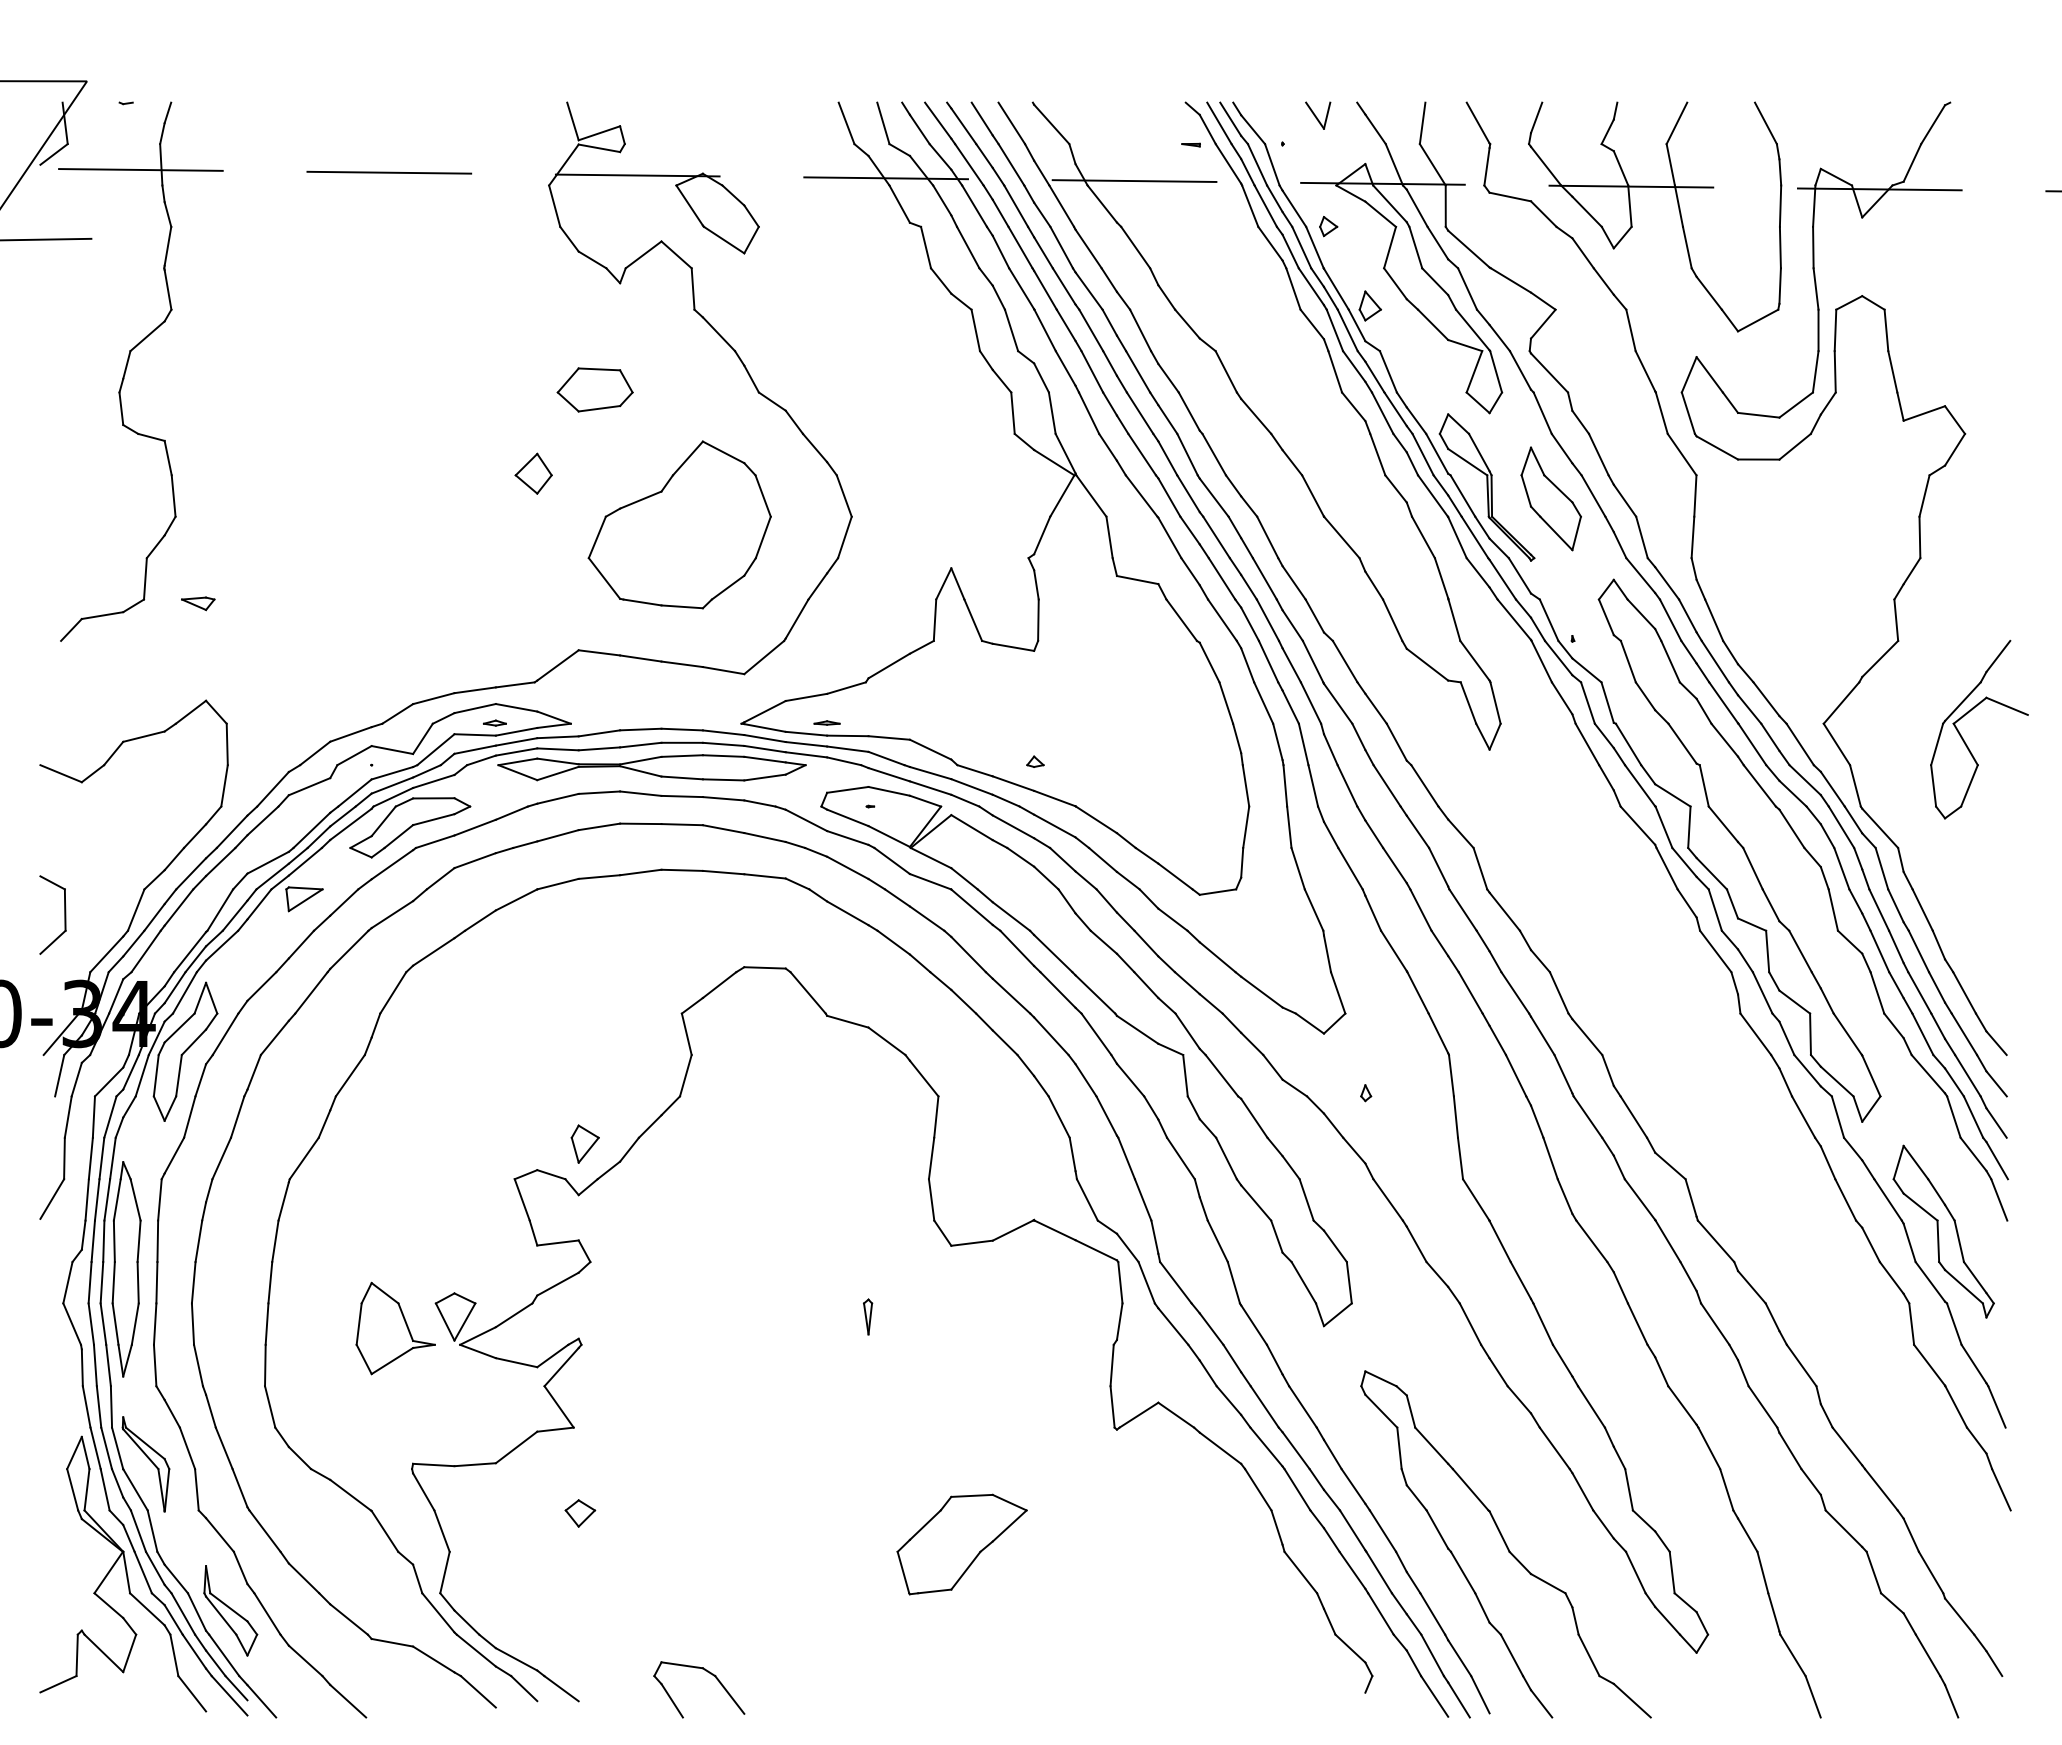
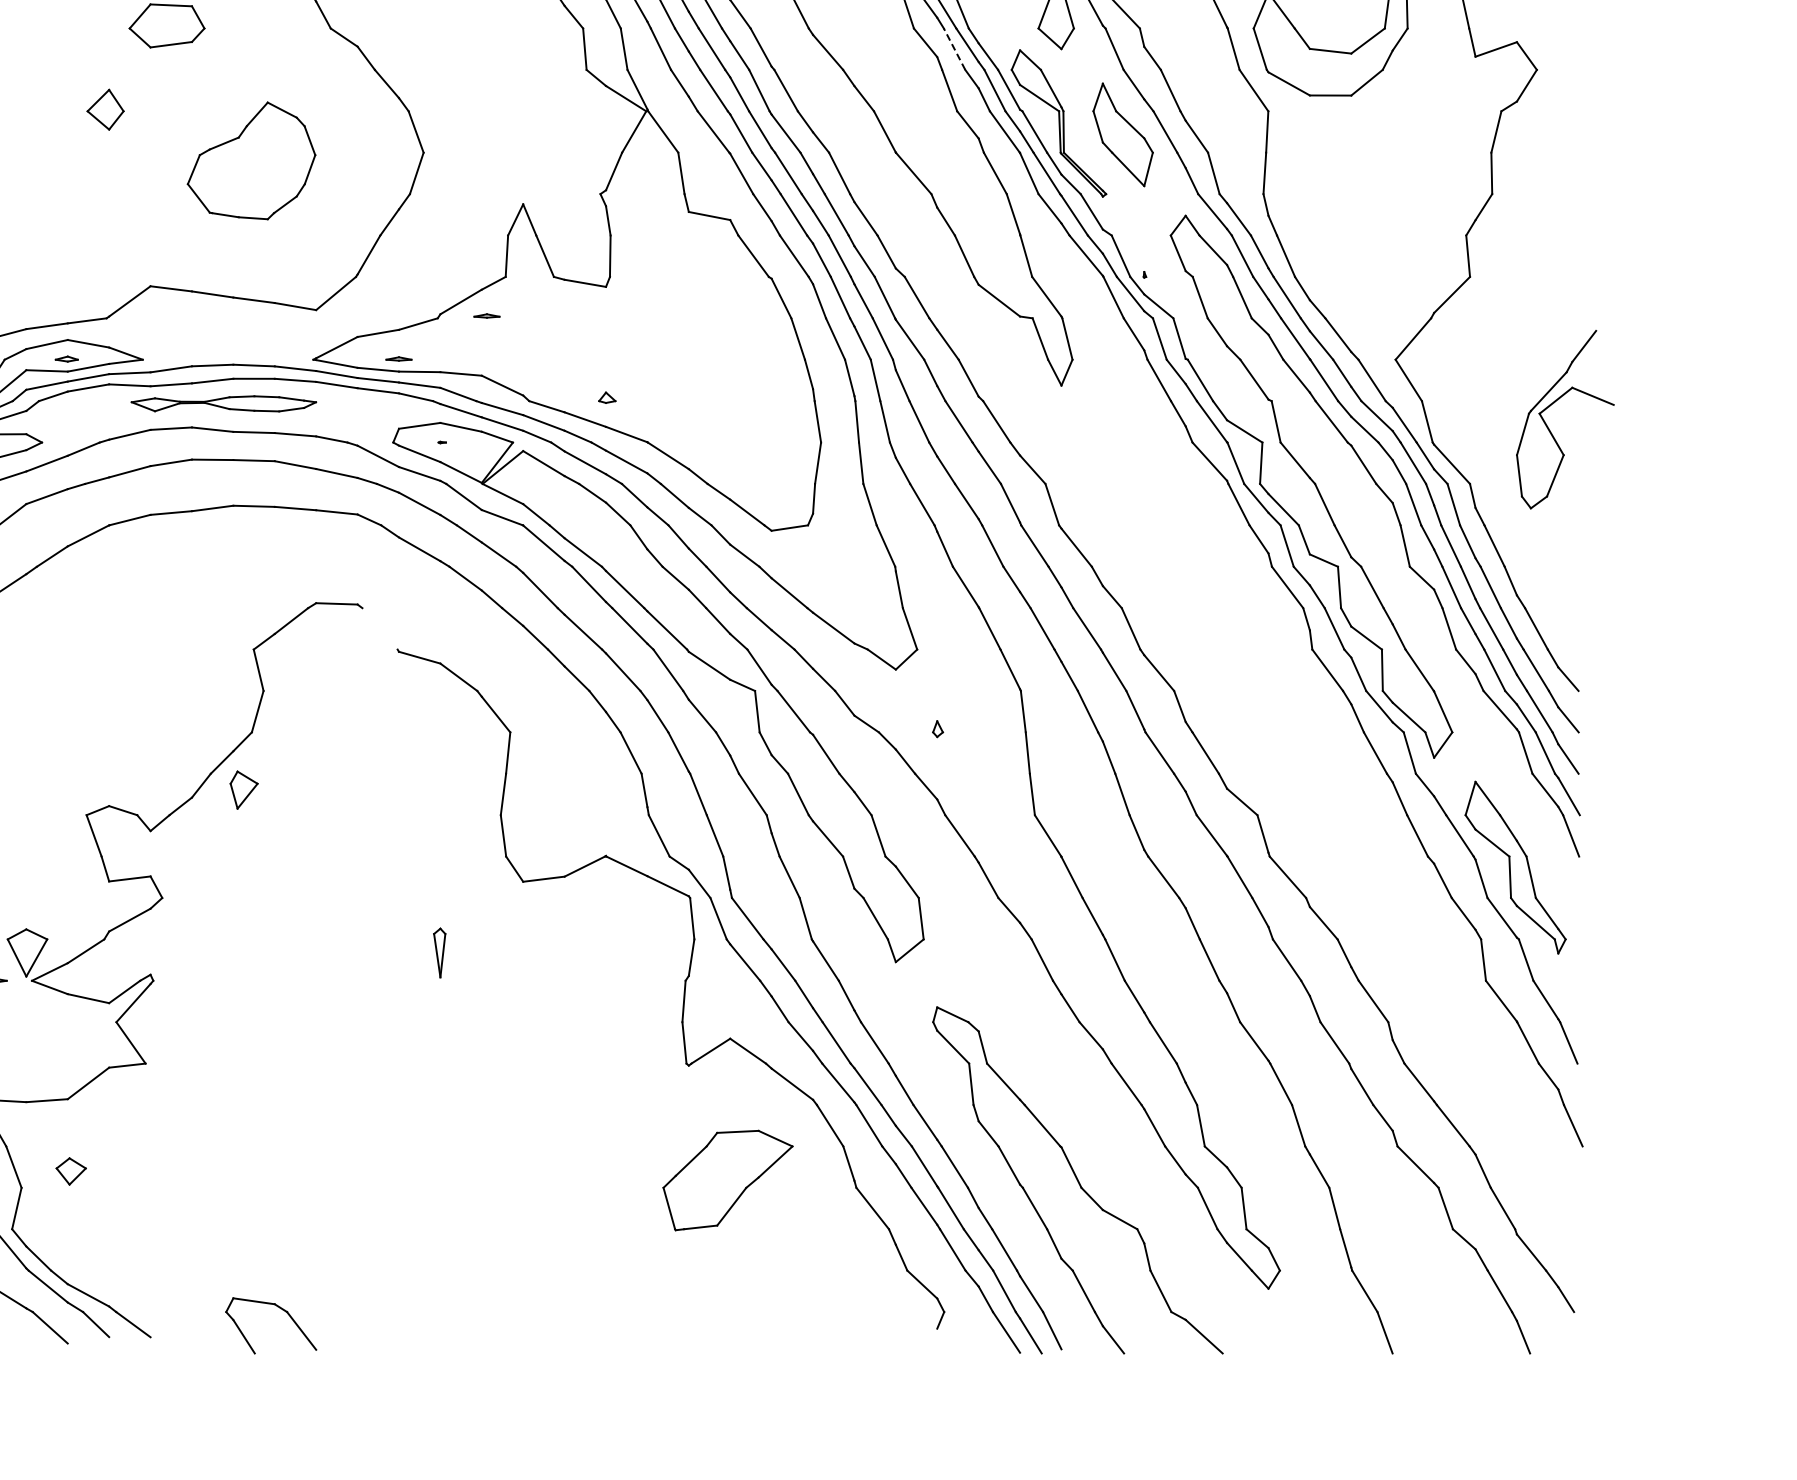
line: (1382, 412) -> (954, 48), solid -> dashed
part: (679, 524) -> (251, 160), size x0.7
part: (914, 679) -> (486, 315), added
part: (1963, 738) -> (1549, 428), moved
part: (651, 767) -> (223, 403), size x0.6
line: (807, 992) -> (379, 628), removed
part: (584, 1143) -> (243, 789), moved
part: (868, 1316) -> (440, 952), size x1.4
part: (580, 1513) -> (71, 1171), moved
part: (961, 1544) -> (727, 1180), moved

